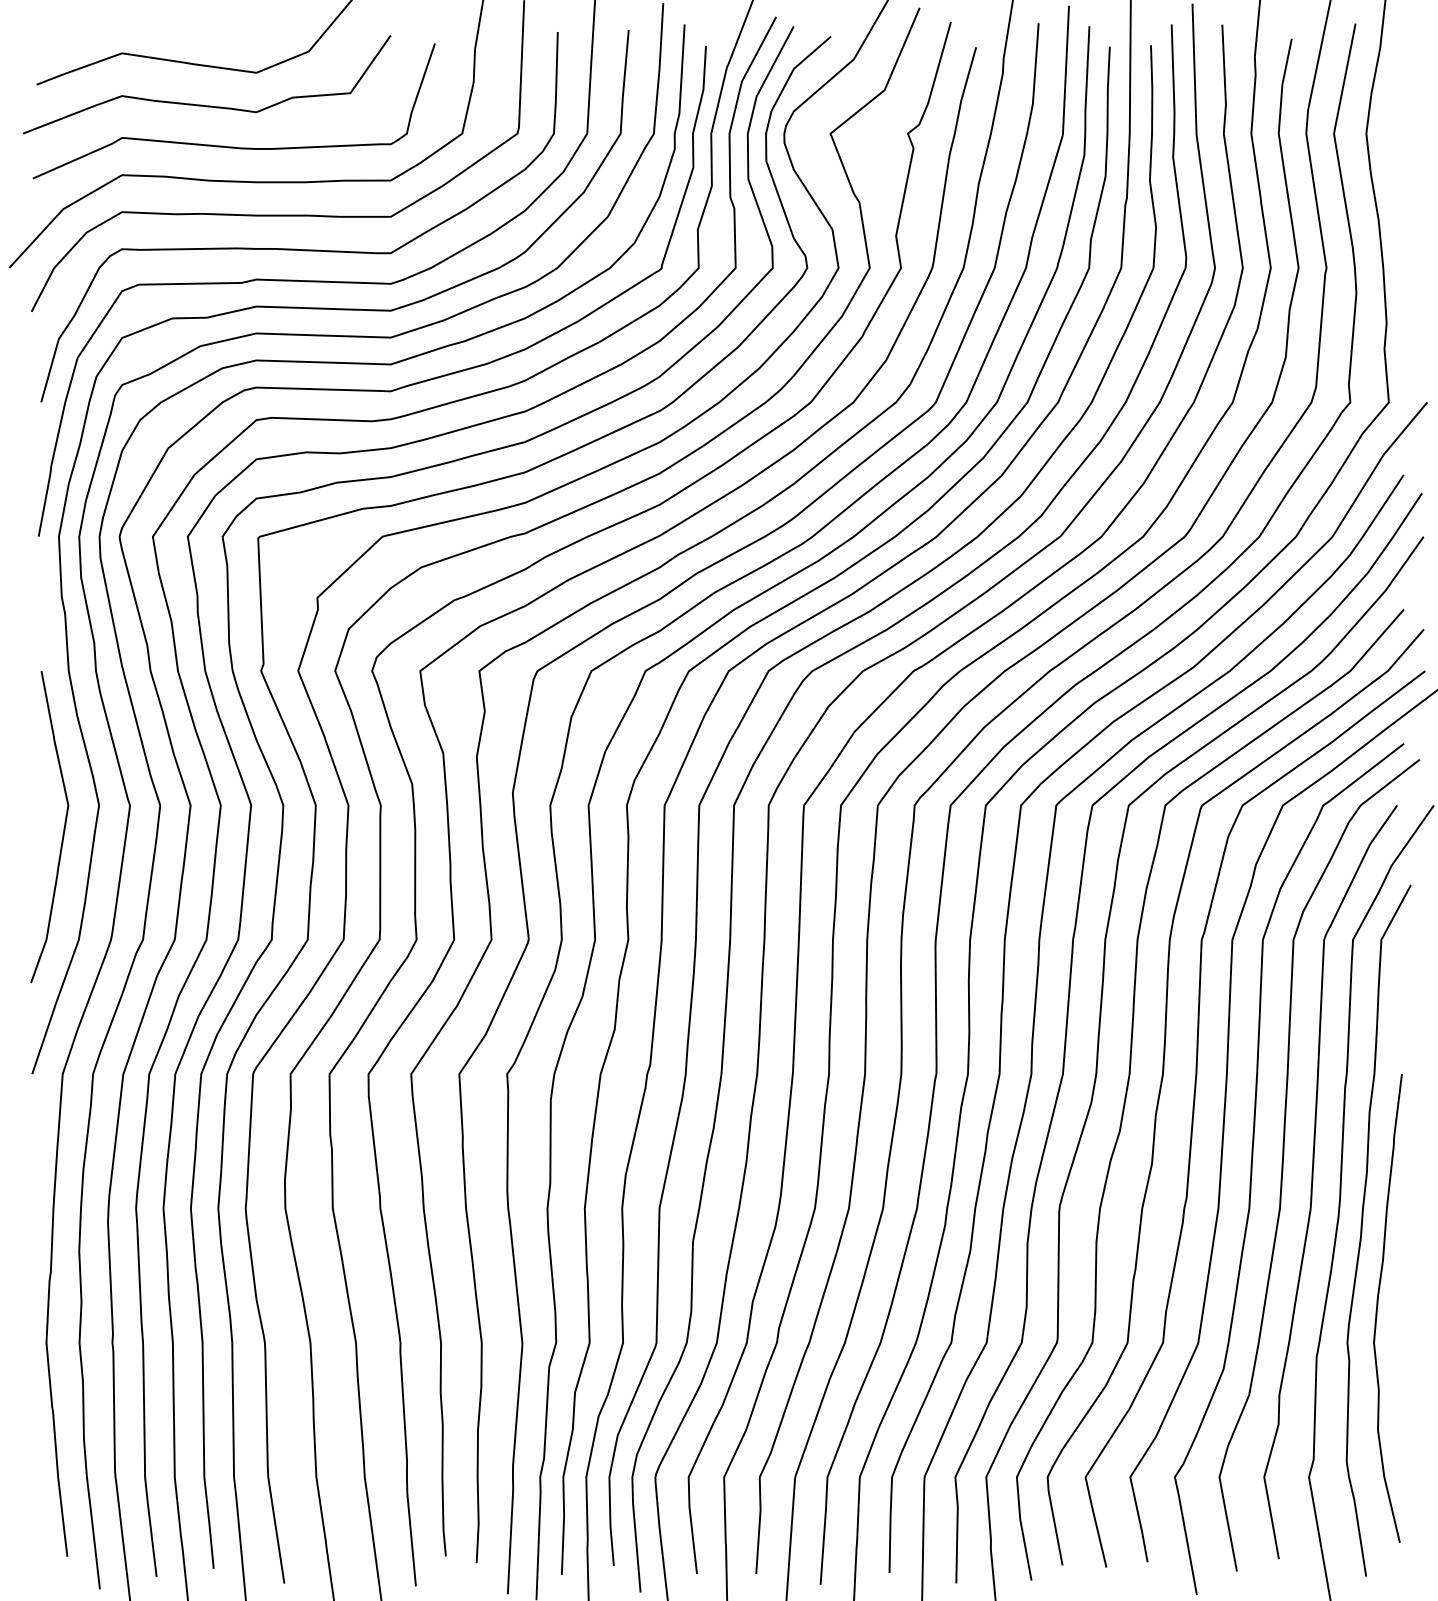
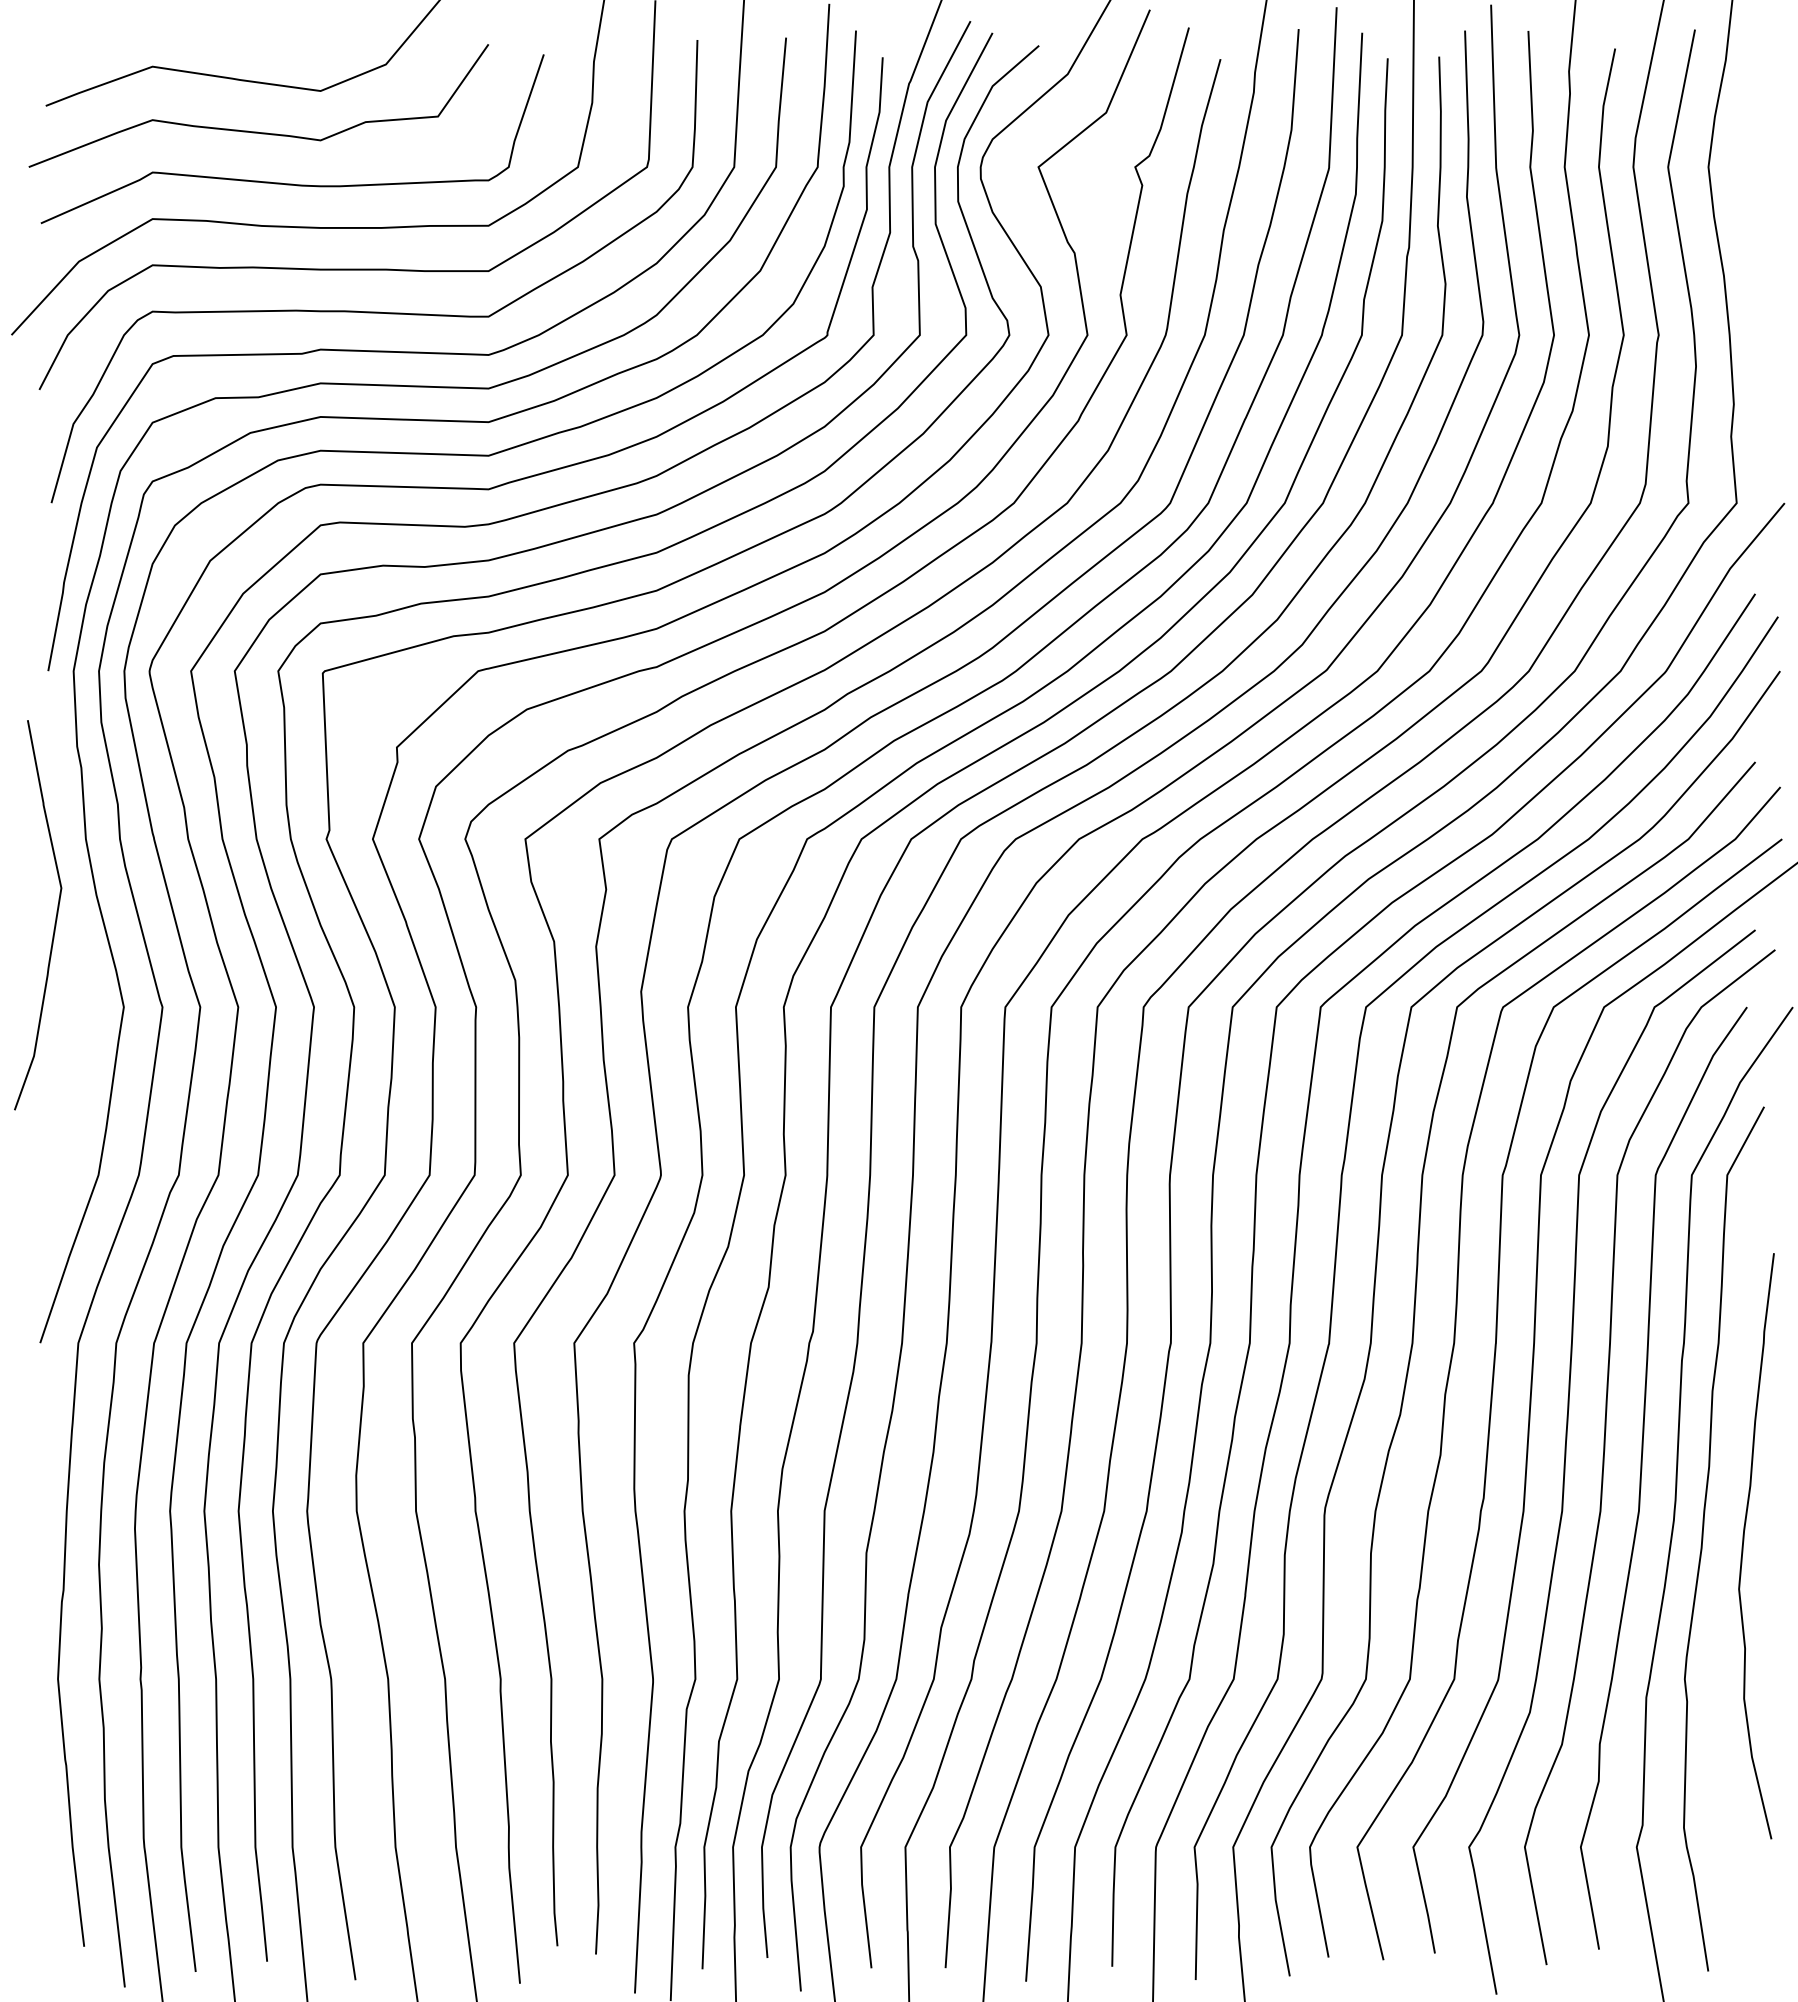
curve: (63, 828) -> (55, 916), moved
curve: (1378, 1304) -> (1744, 1541), moved

